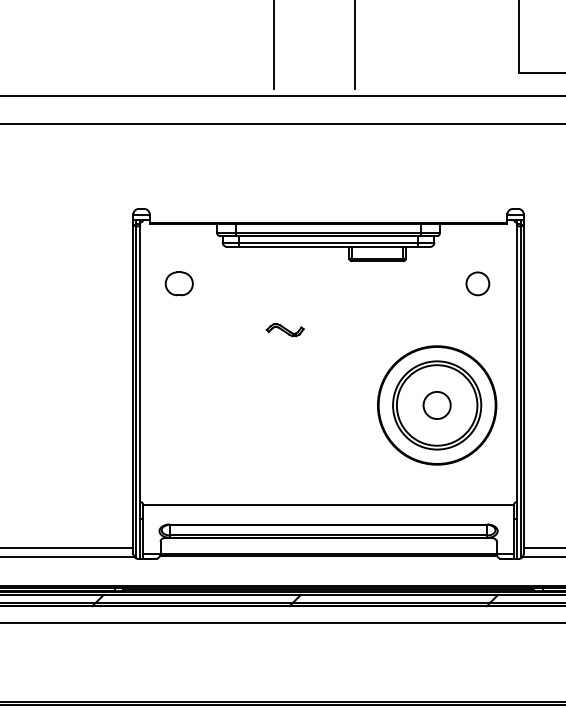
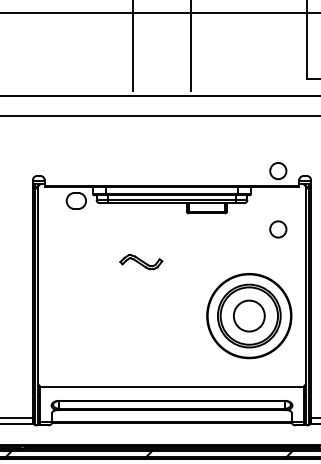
circle: (477, 201) -> (278, 170), added
part: (178, 283) -> (75, 200), moved
part: (284, 330) -> (140, 262), size x1.6
circle: (436, 405) -> (248, 316), size x1.6

